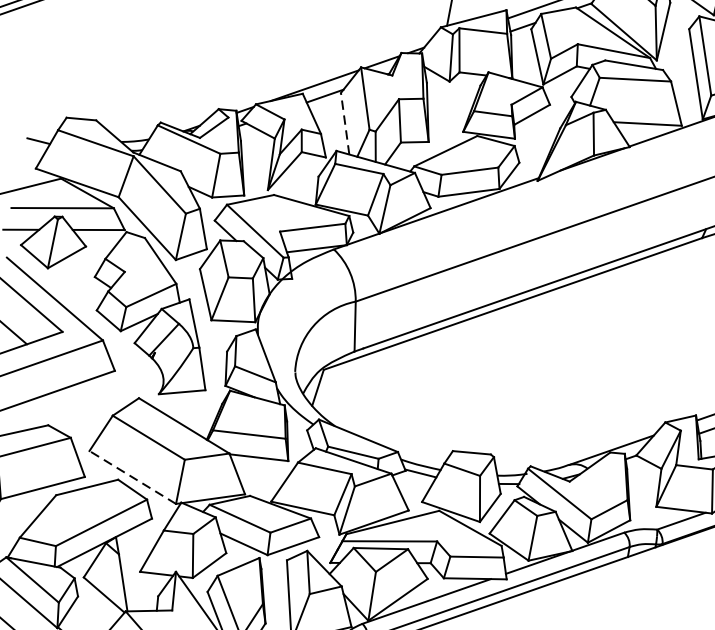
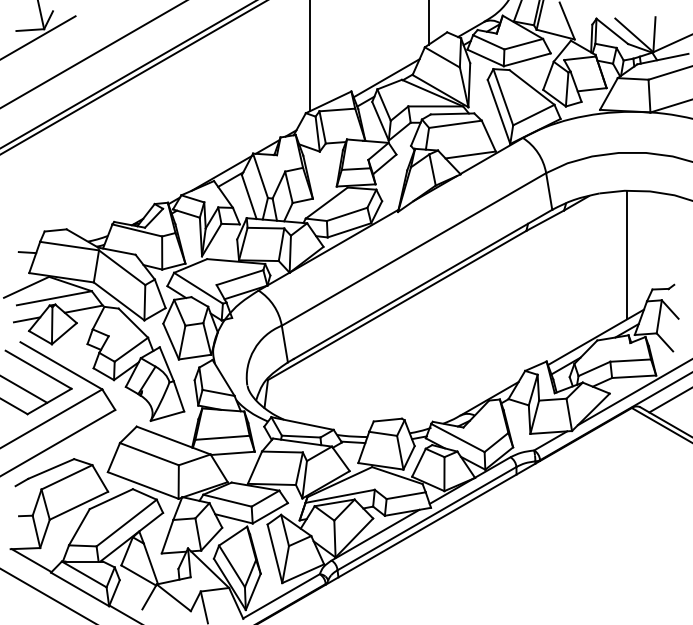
line: (345, 123) -> (249, 196), dashed -> solid
line: (133, 477) -> (143, 485), dashed -> solid

